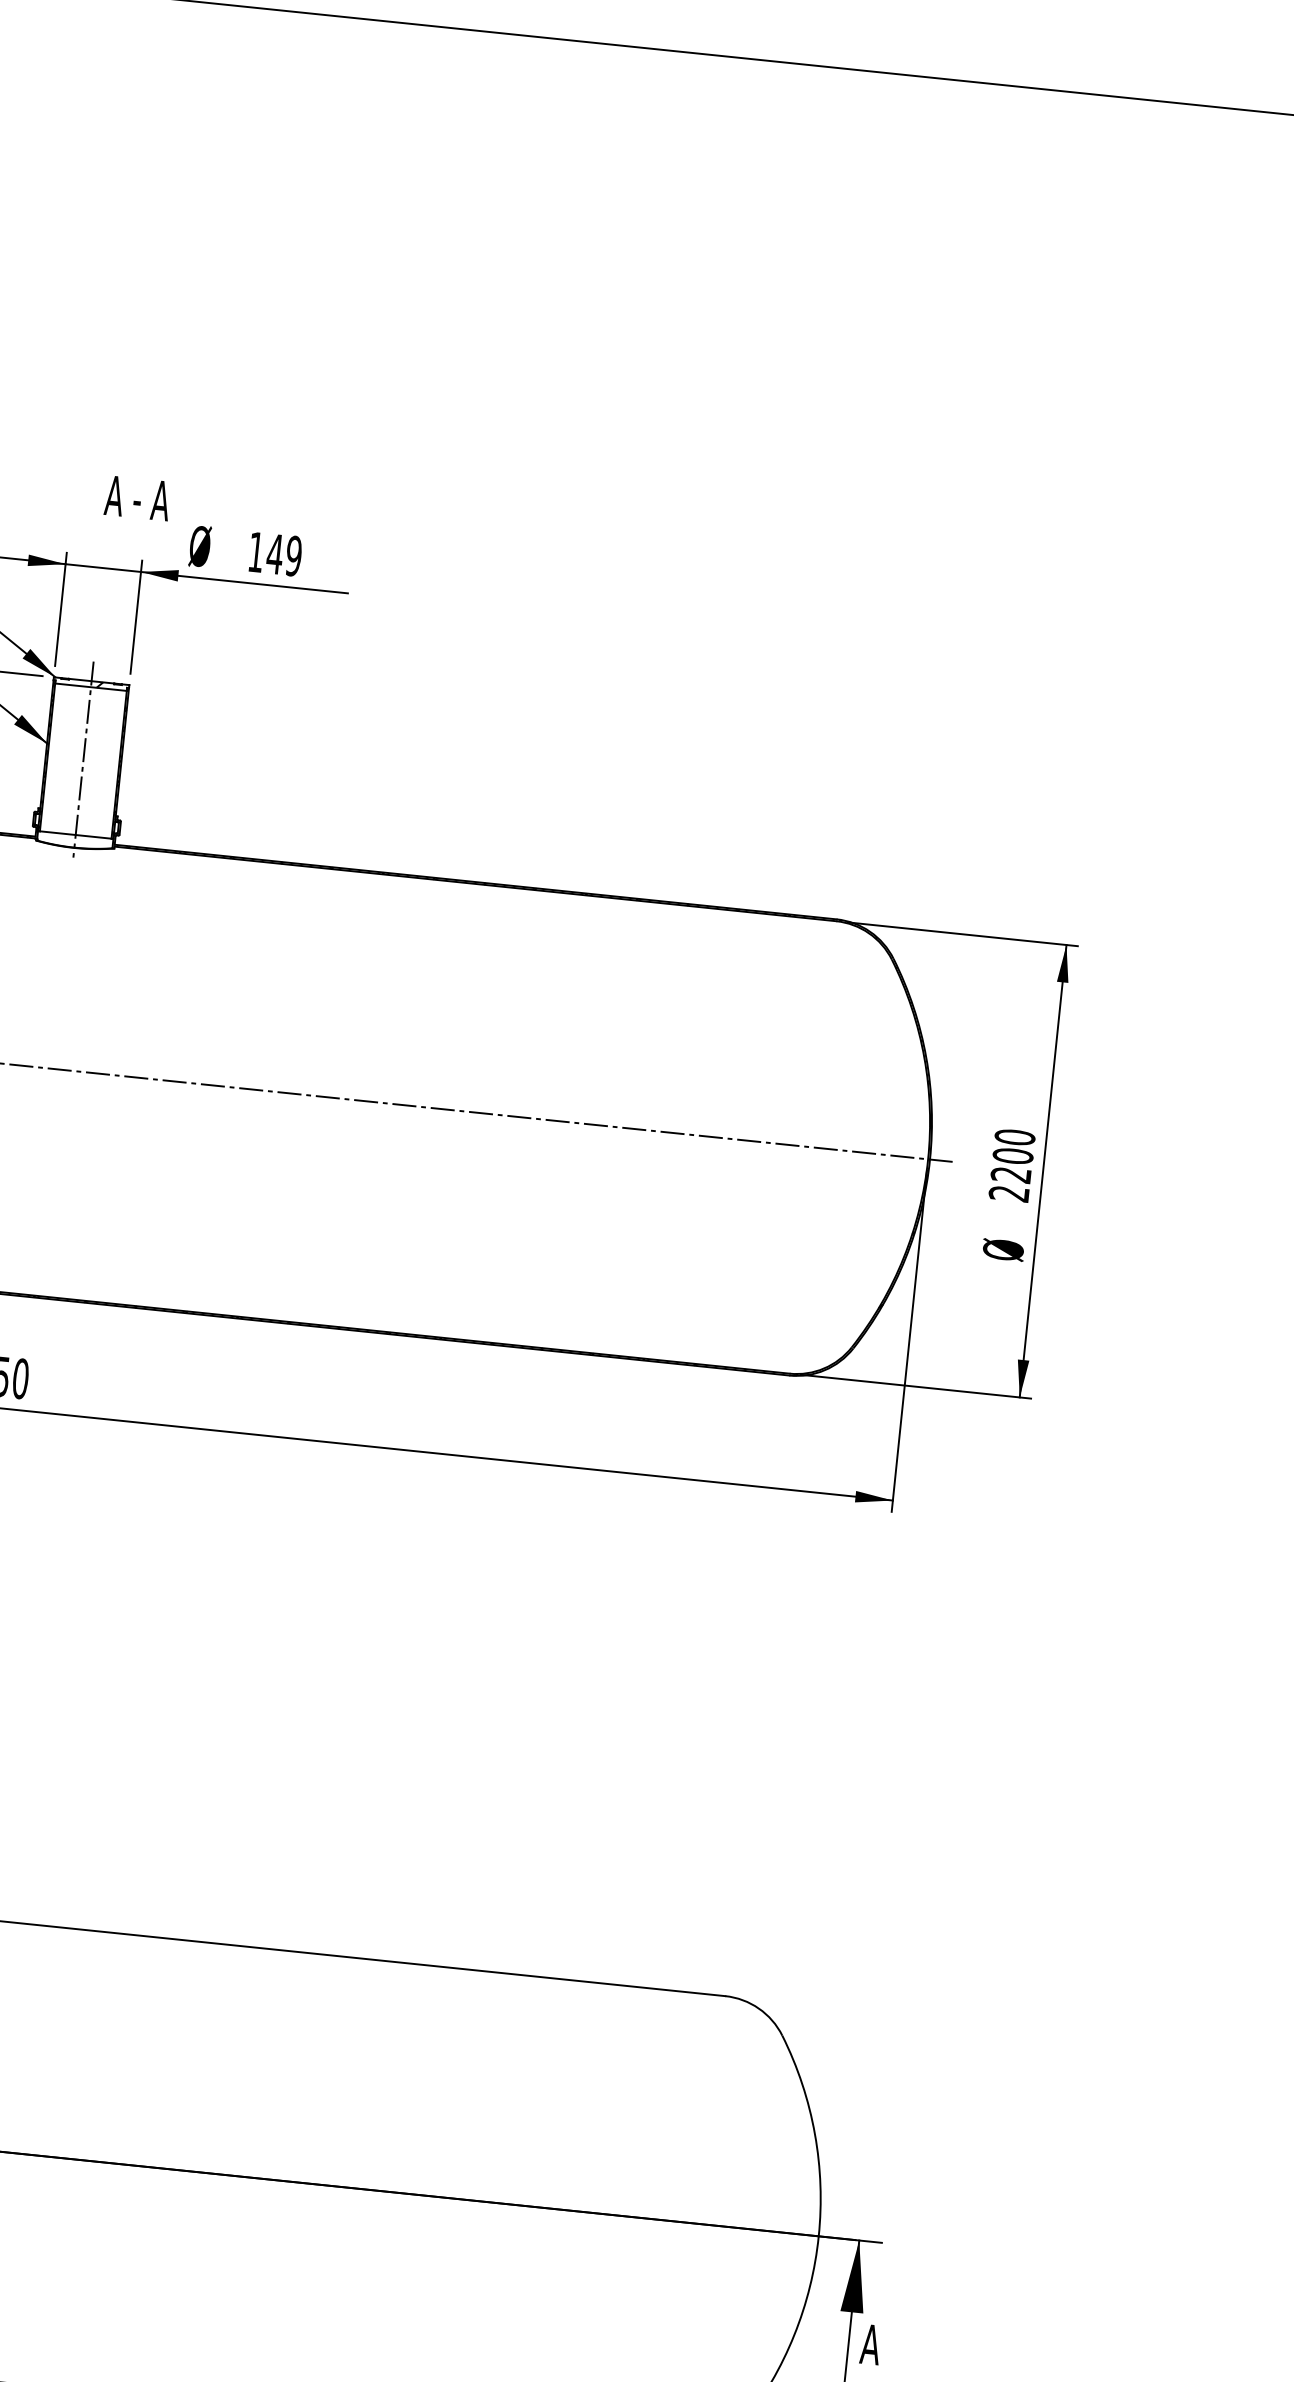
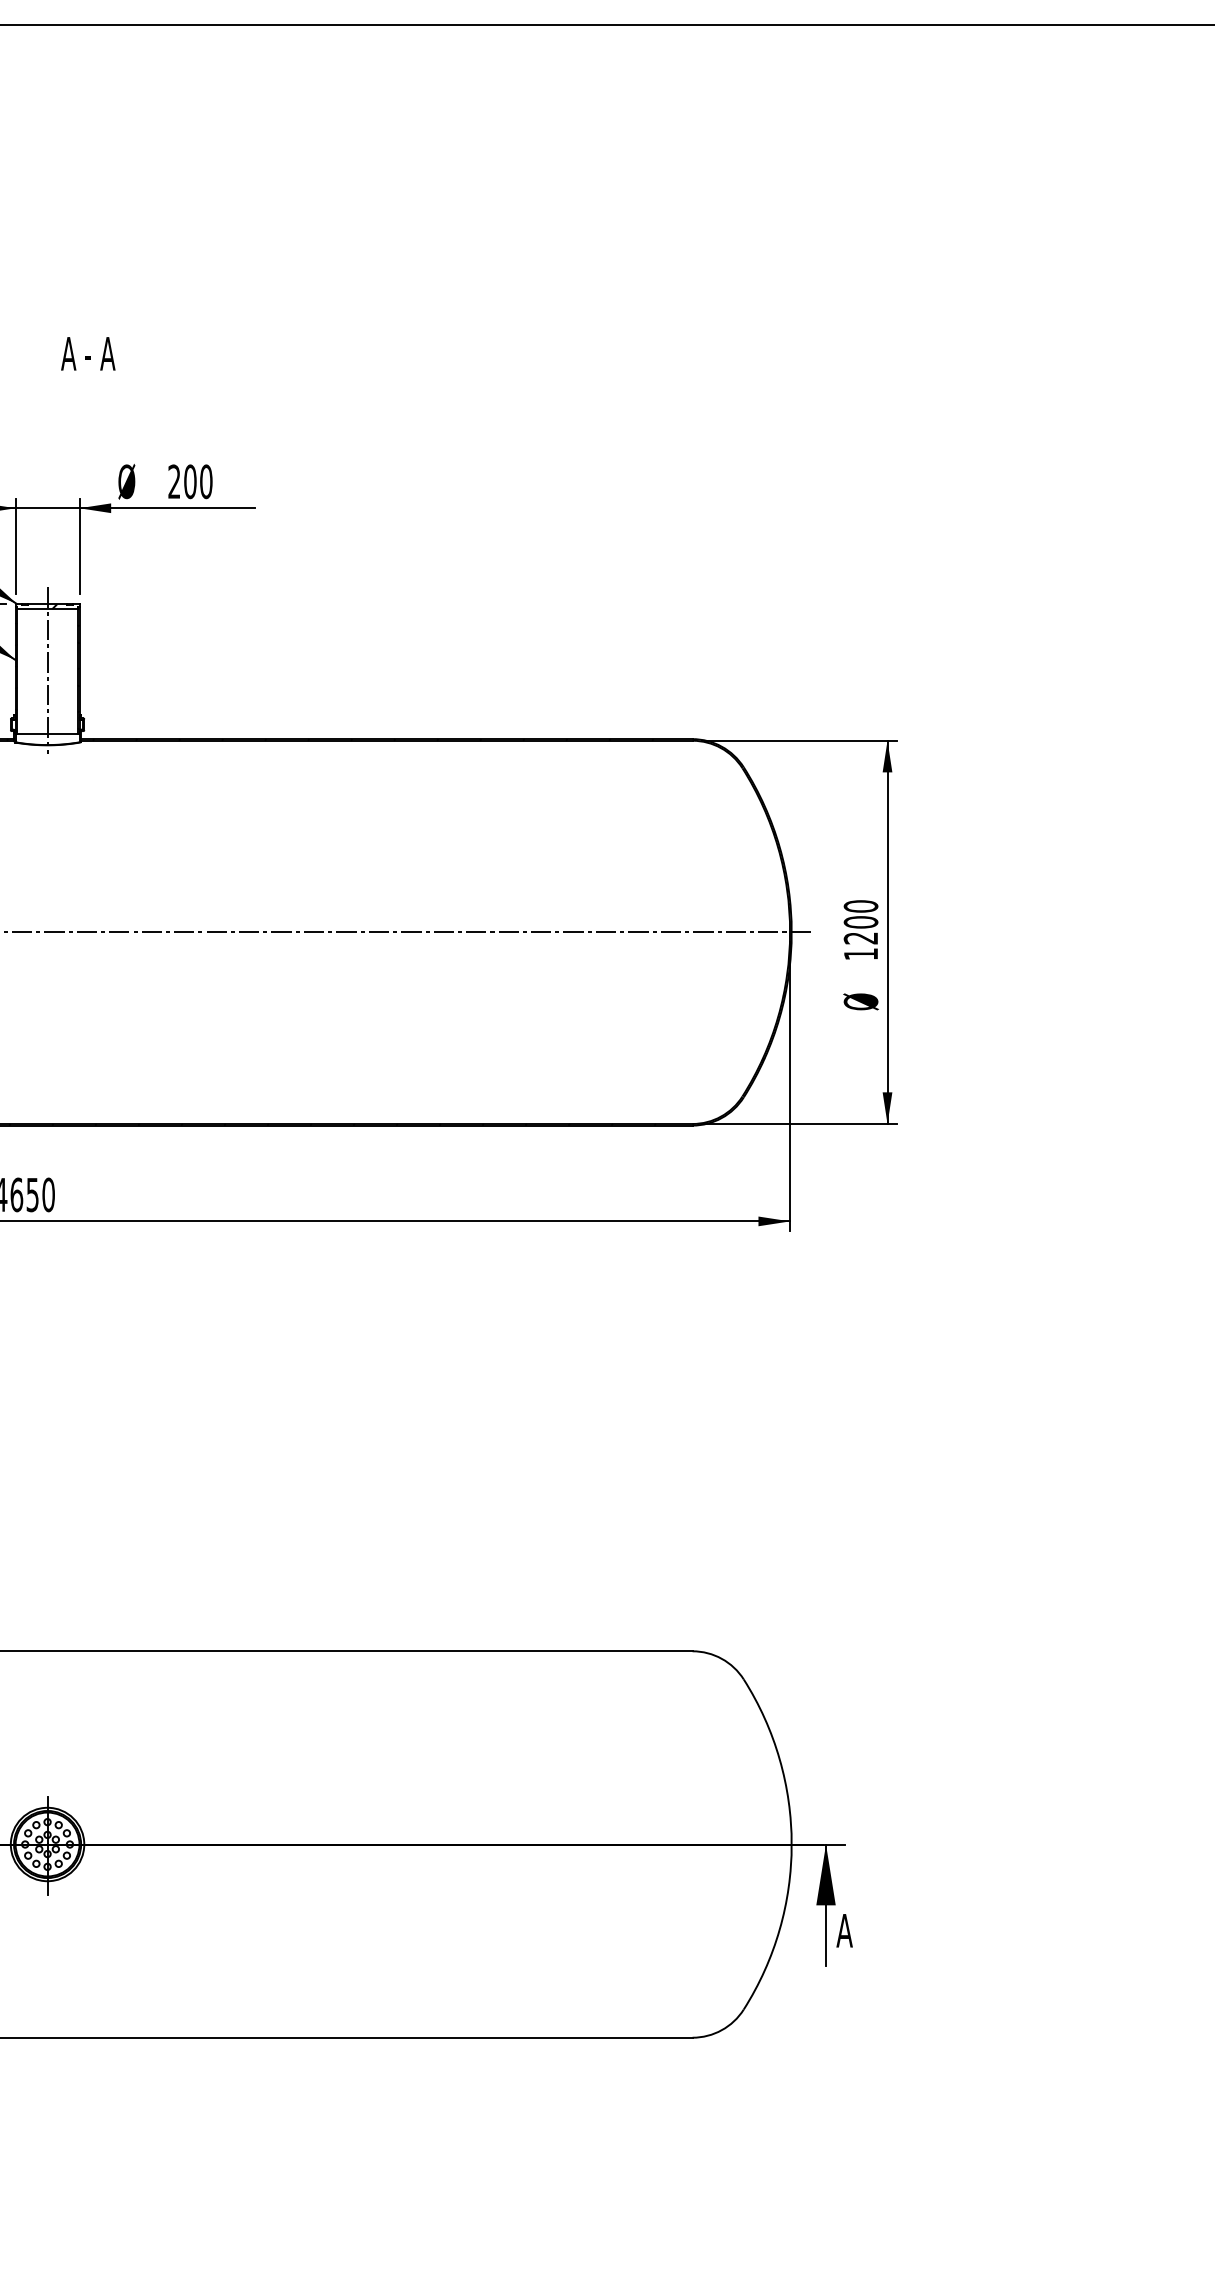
text: (137, 497) -> (88, 353), moved
text: (275, 553) -> (190, 481), 149 -> 200
text: (1008, 1194) -> (860, 954), 2200 -> 1200

